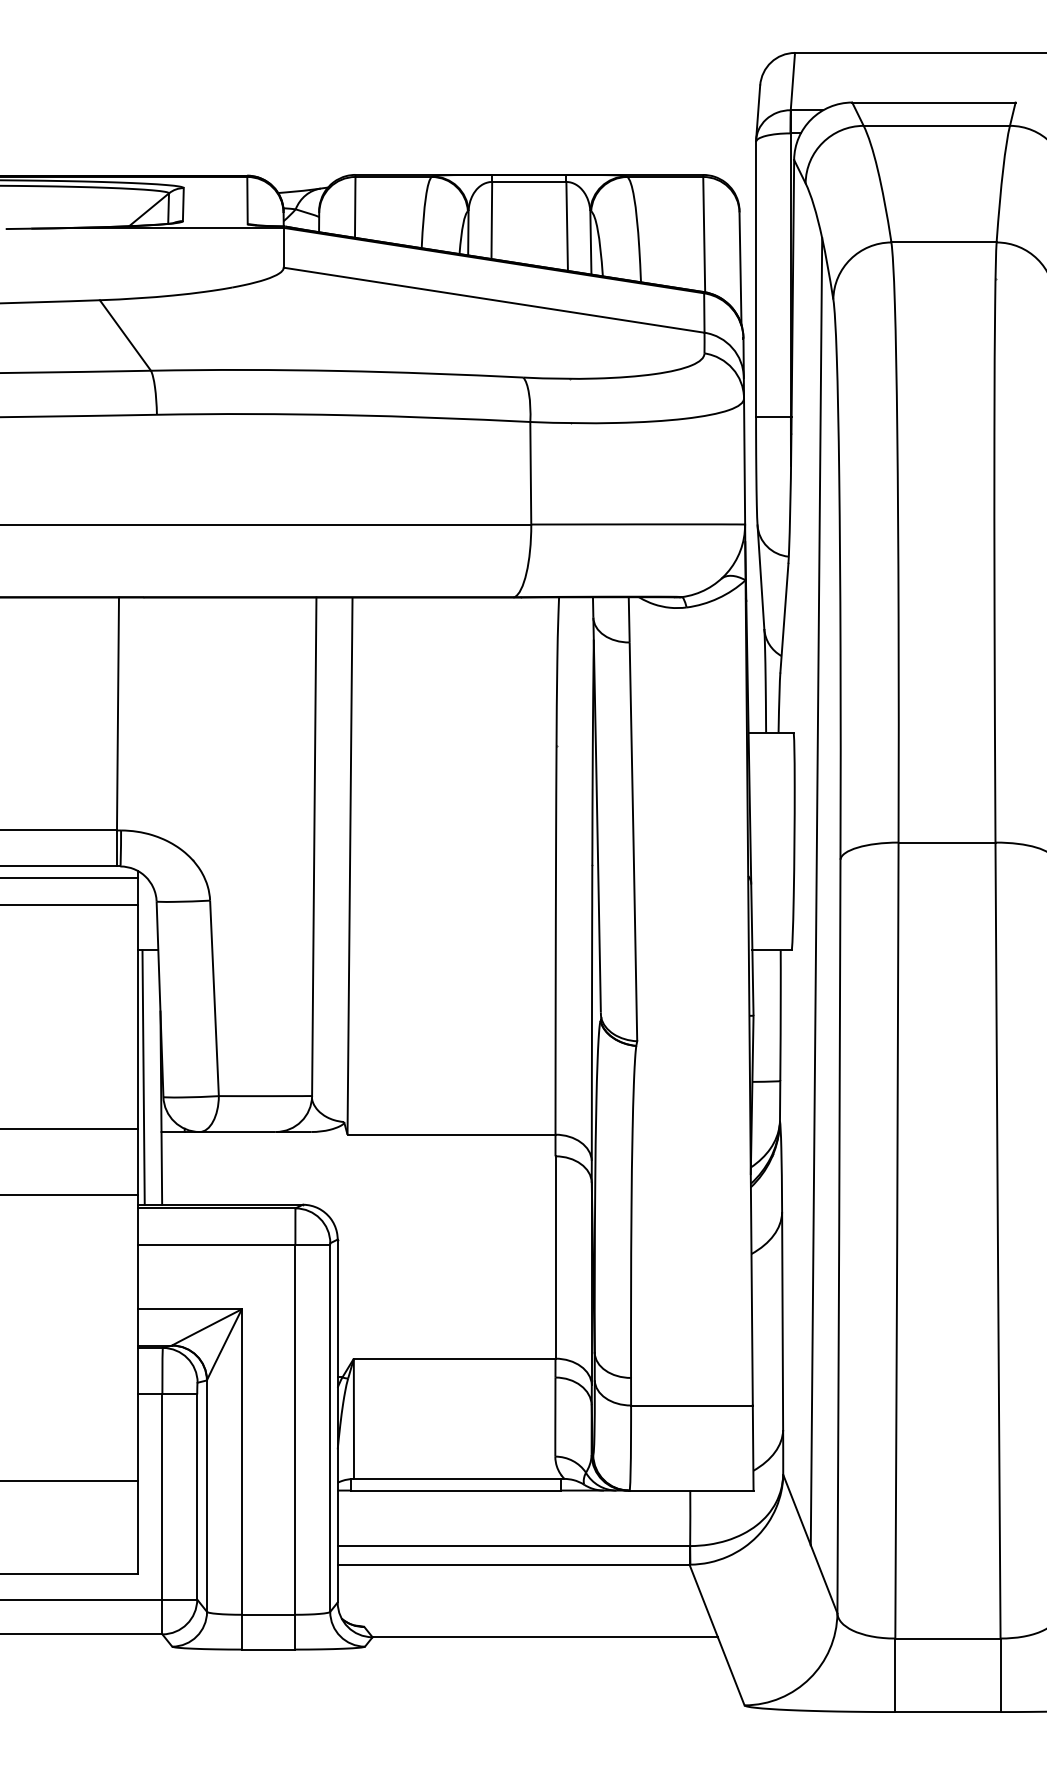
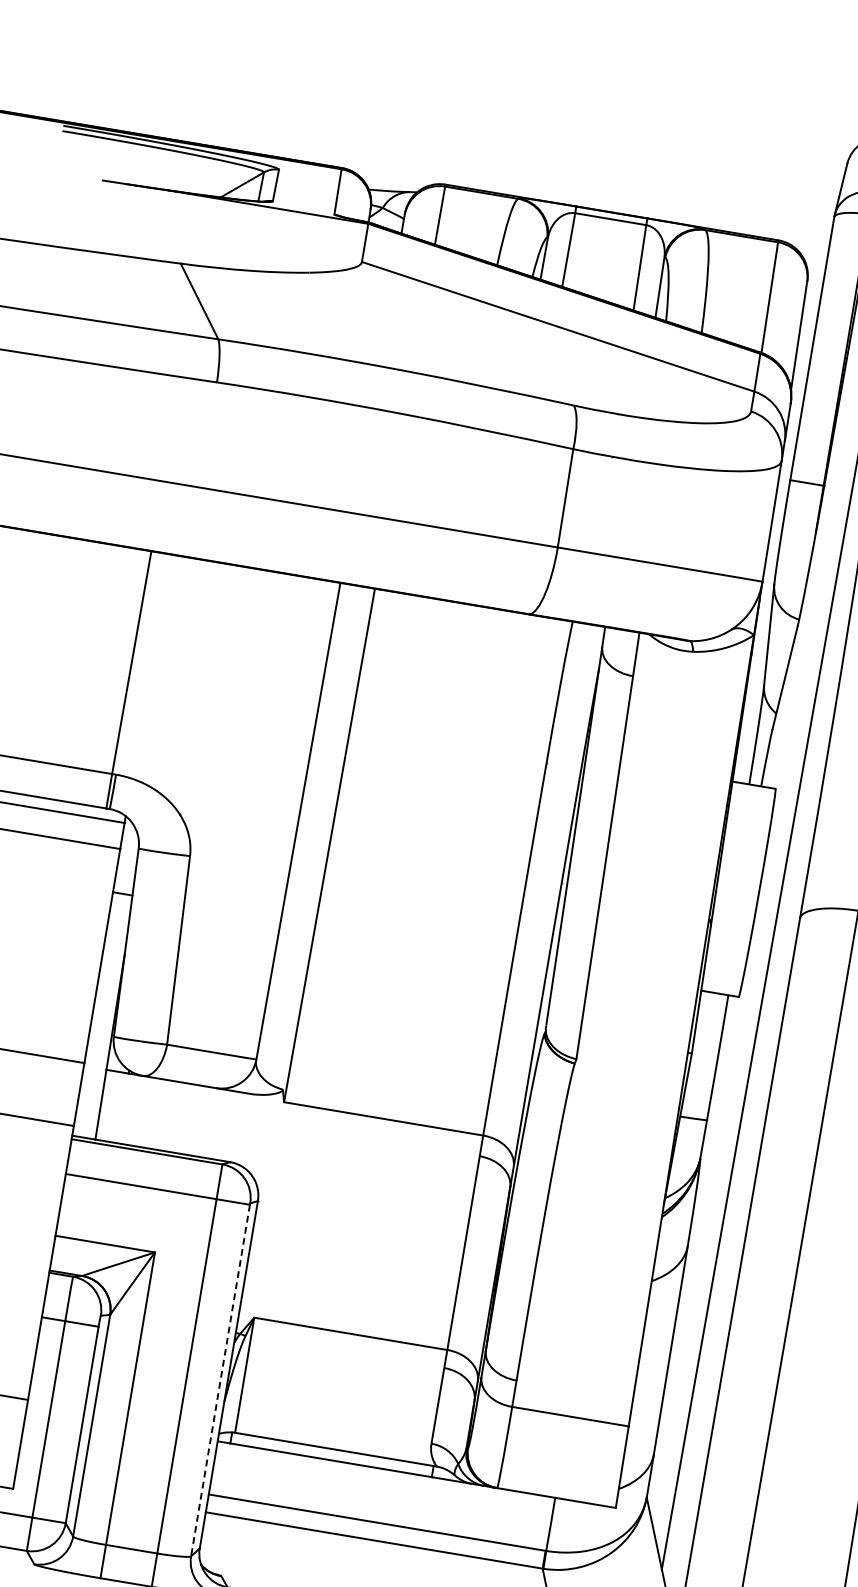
line: (143, 1077) -> (97, 1014), removed
line: (330, 1428) -> (220, 1380), solid -> dashed

